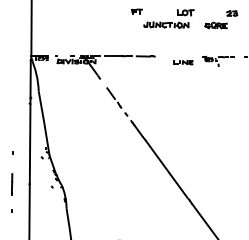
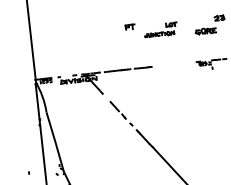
part: (168, 18) -> (160, 29), size x0.7
part: (183, 62) -> (179, 69), removed

